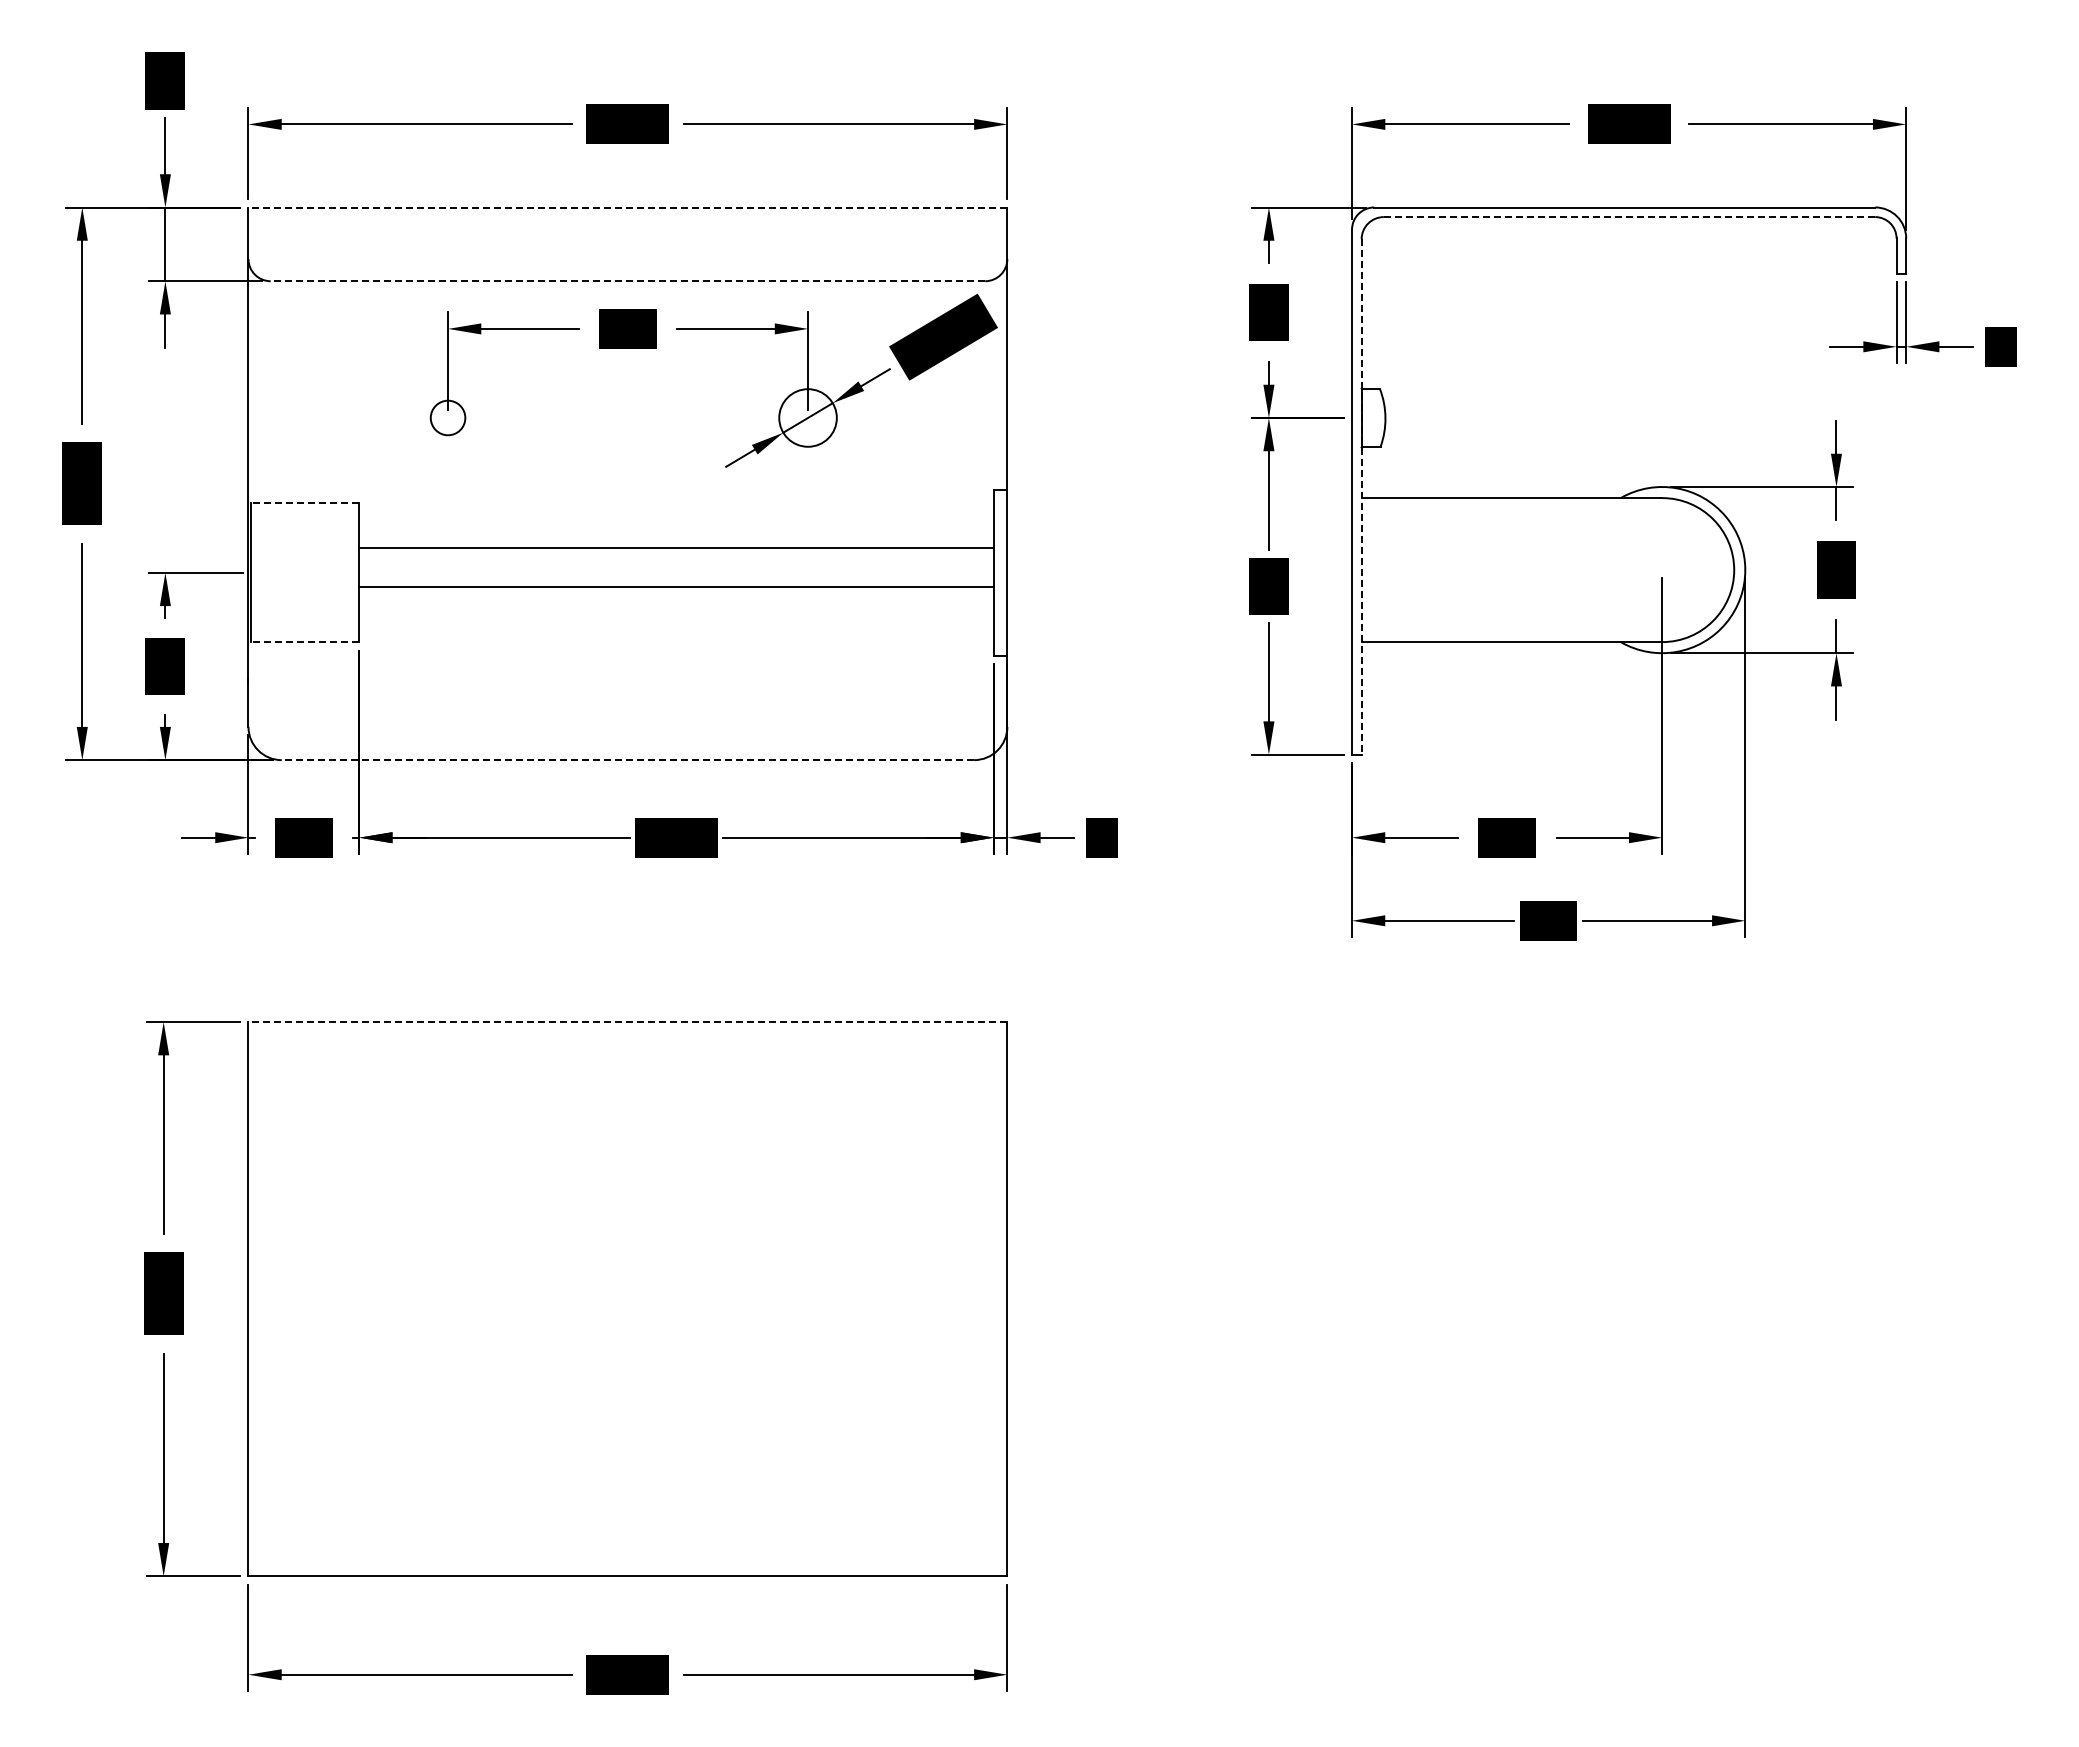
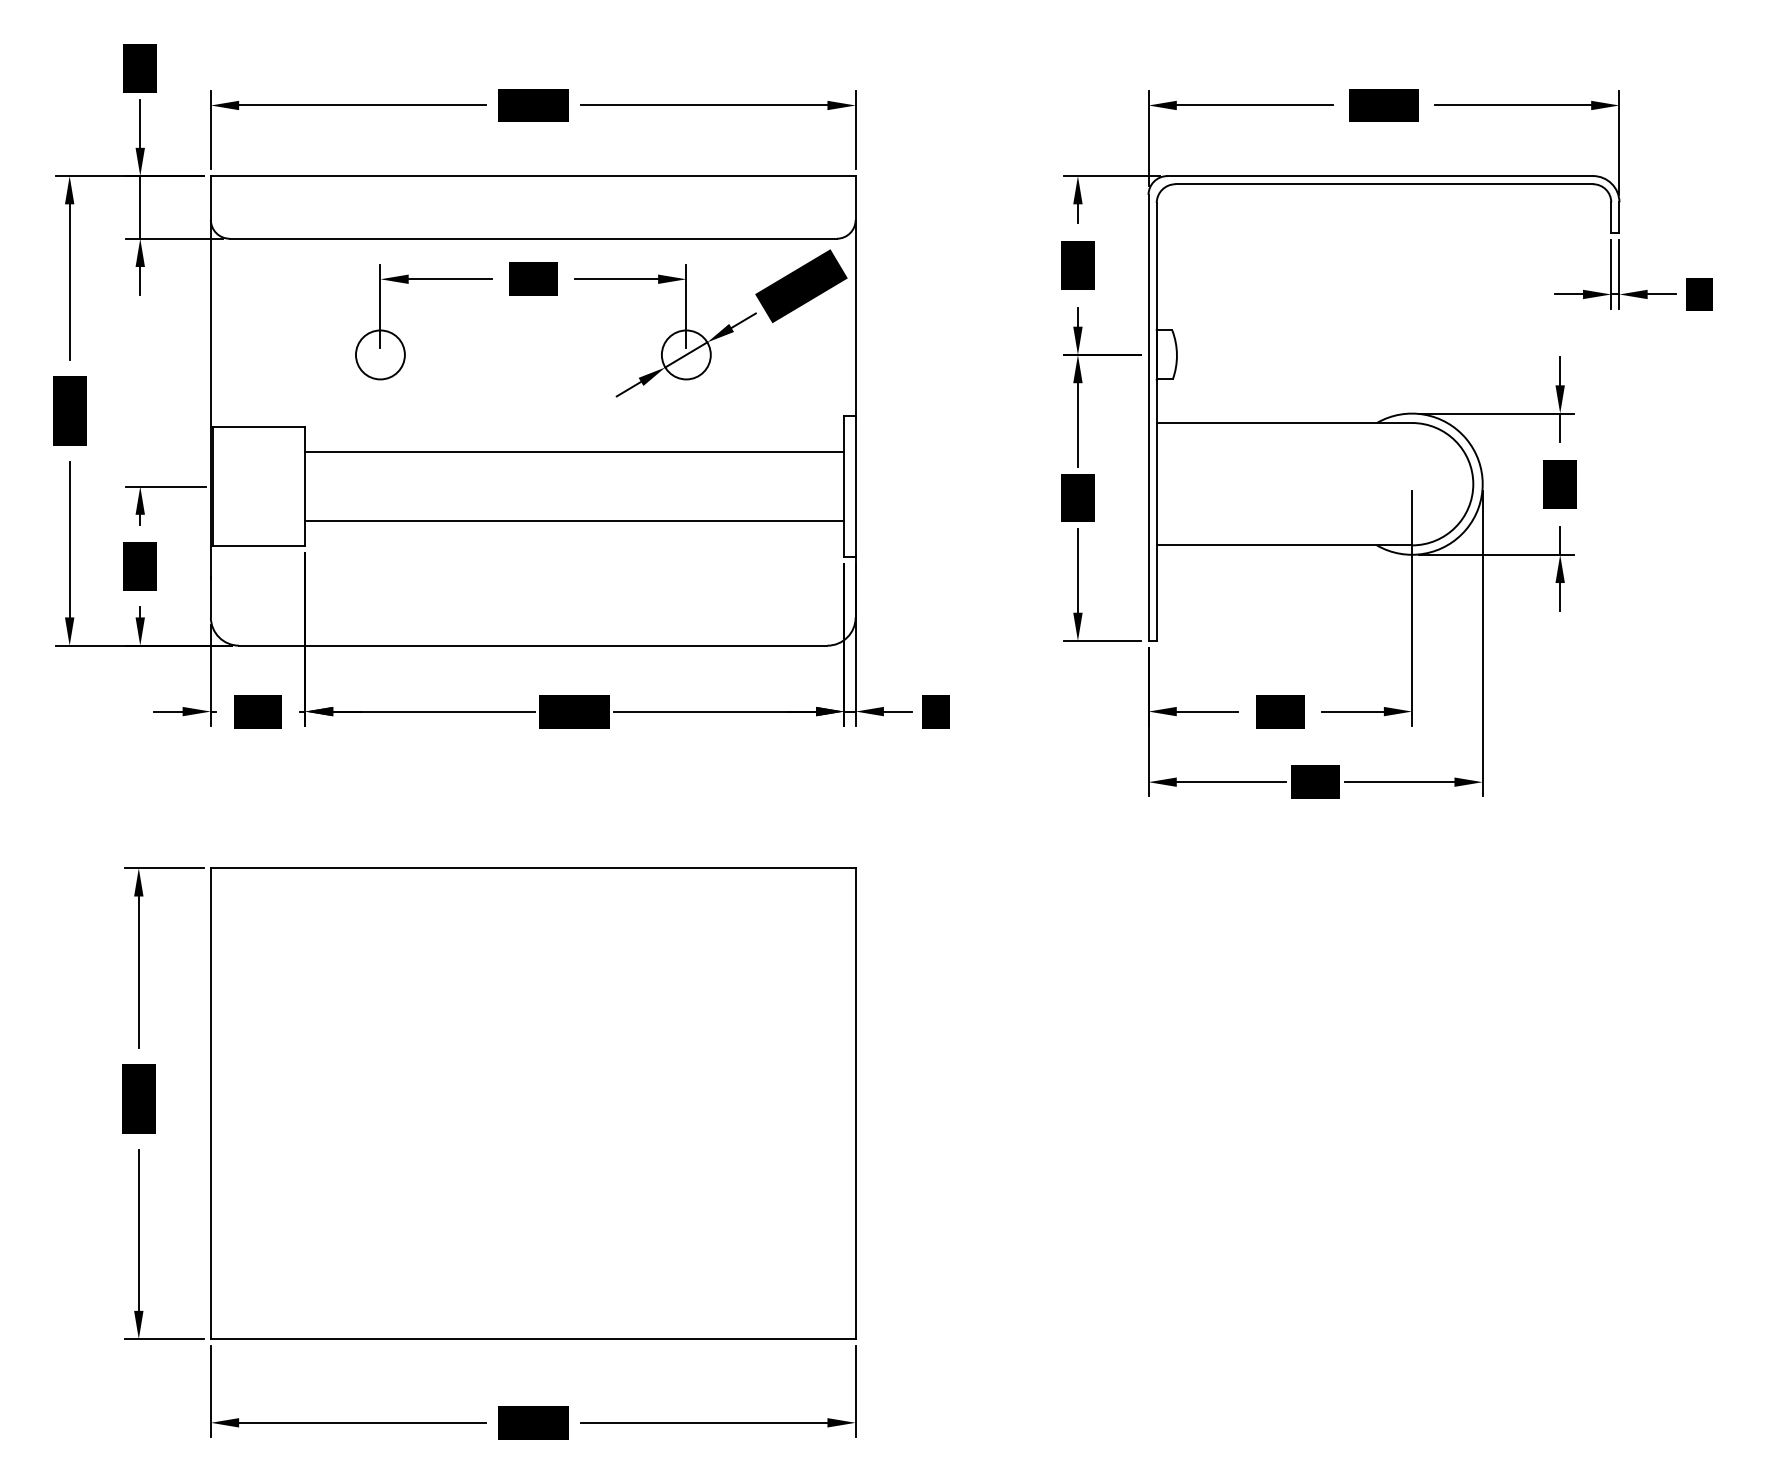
line: (627, 207) -> (532, 176), dashed -> solid
line: (1629, 217) -> (1384, 184), dashed -> solid
line: (627, 281) -> (532, 238), dashed -> solid
circle: (447, 417) -> (379, 354), size x1.67
line: (1361, 496) -> (1156, 421), dashed -> solid
line: (304, 503) -> (258, 427), dashed -> solid
line: (676, 547) -> (574, 520), moved
line: (676, 586) -> (574, 452), moved
line: (304, 642) -> (258, 545), dashed -> solid
line: (627, 760) -> (532, 645), dashed -> solid
line: (627, 1022) -> (532, 868), dashed -> solid

